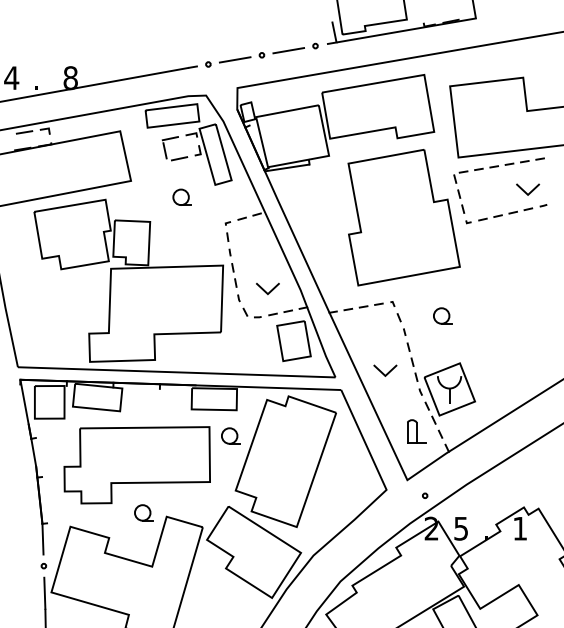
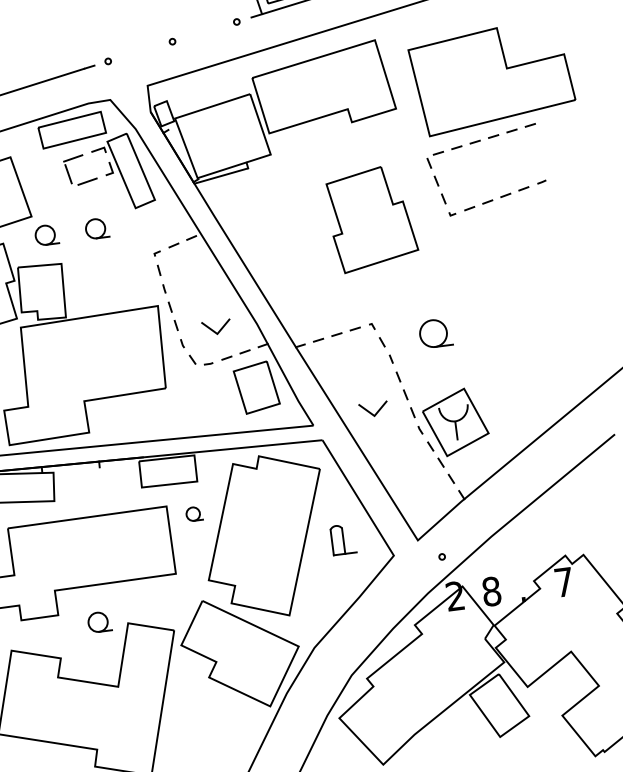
line: (288, 50) -> (204, 31), removed
line: (234, 59) -> (139, 51), removed
line: (530, 191) -> (523, 166), removed
part: (140, 196) -> (45, 234), added
part: (403, 217) -> (371, 218), size x0.6
part: (442, 315) -> (435, 332), size x1.4
part: (416, 431) -> (343, 539), moved
part: (230, 435) -> (193, 513), size x0.7
text: (461, 528) -> (491, 591), 5 -> 8
text: (519, 528) -> (563, 582), 1 -> 7

